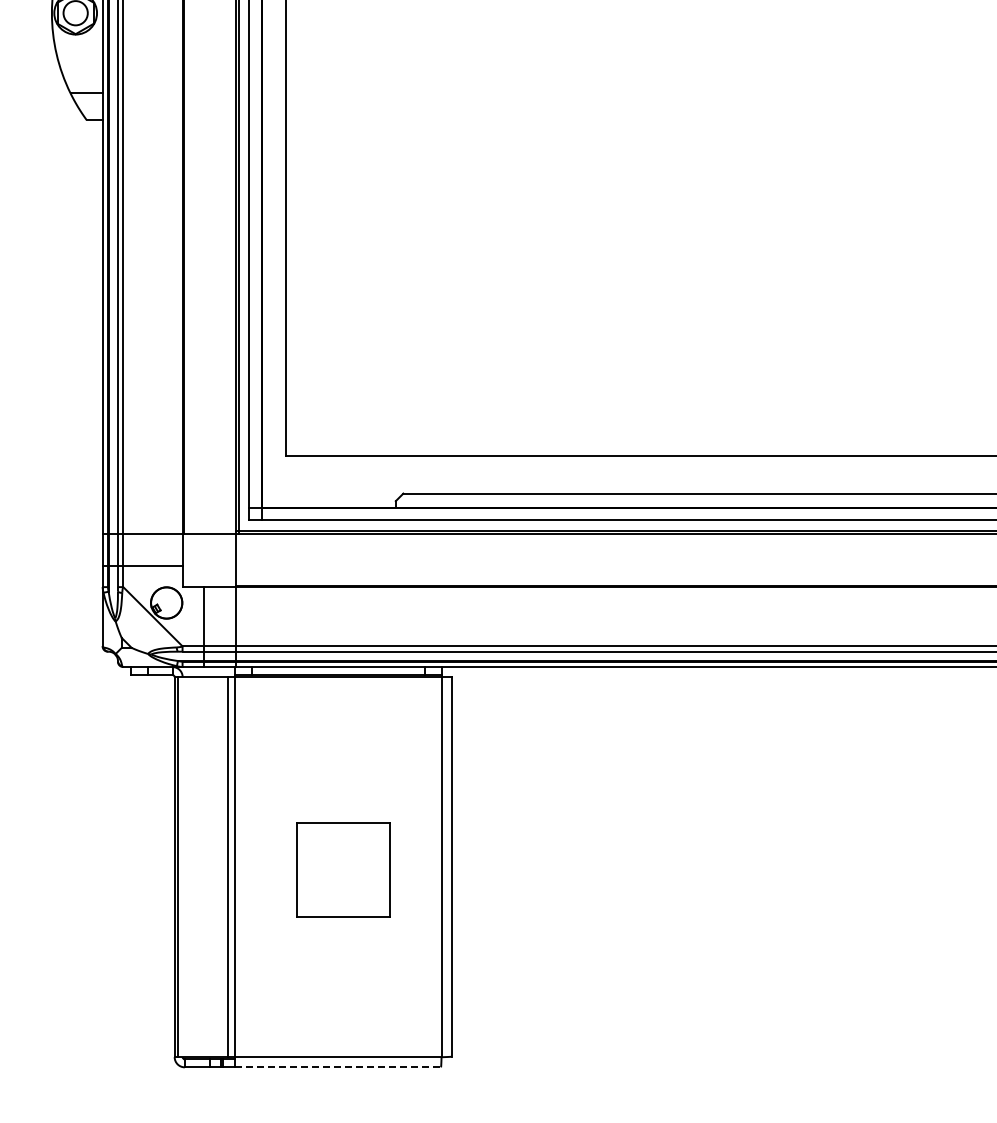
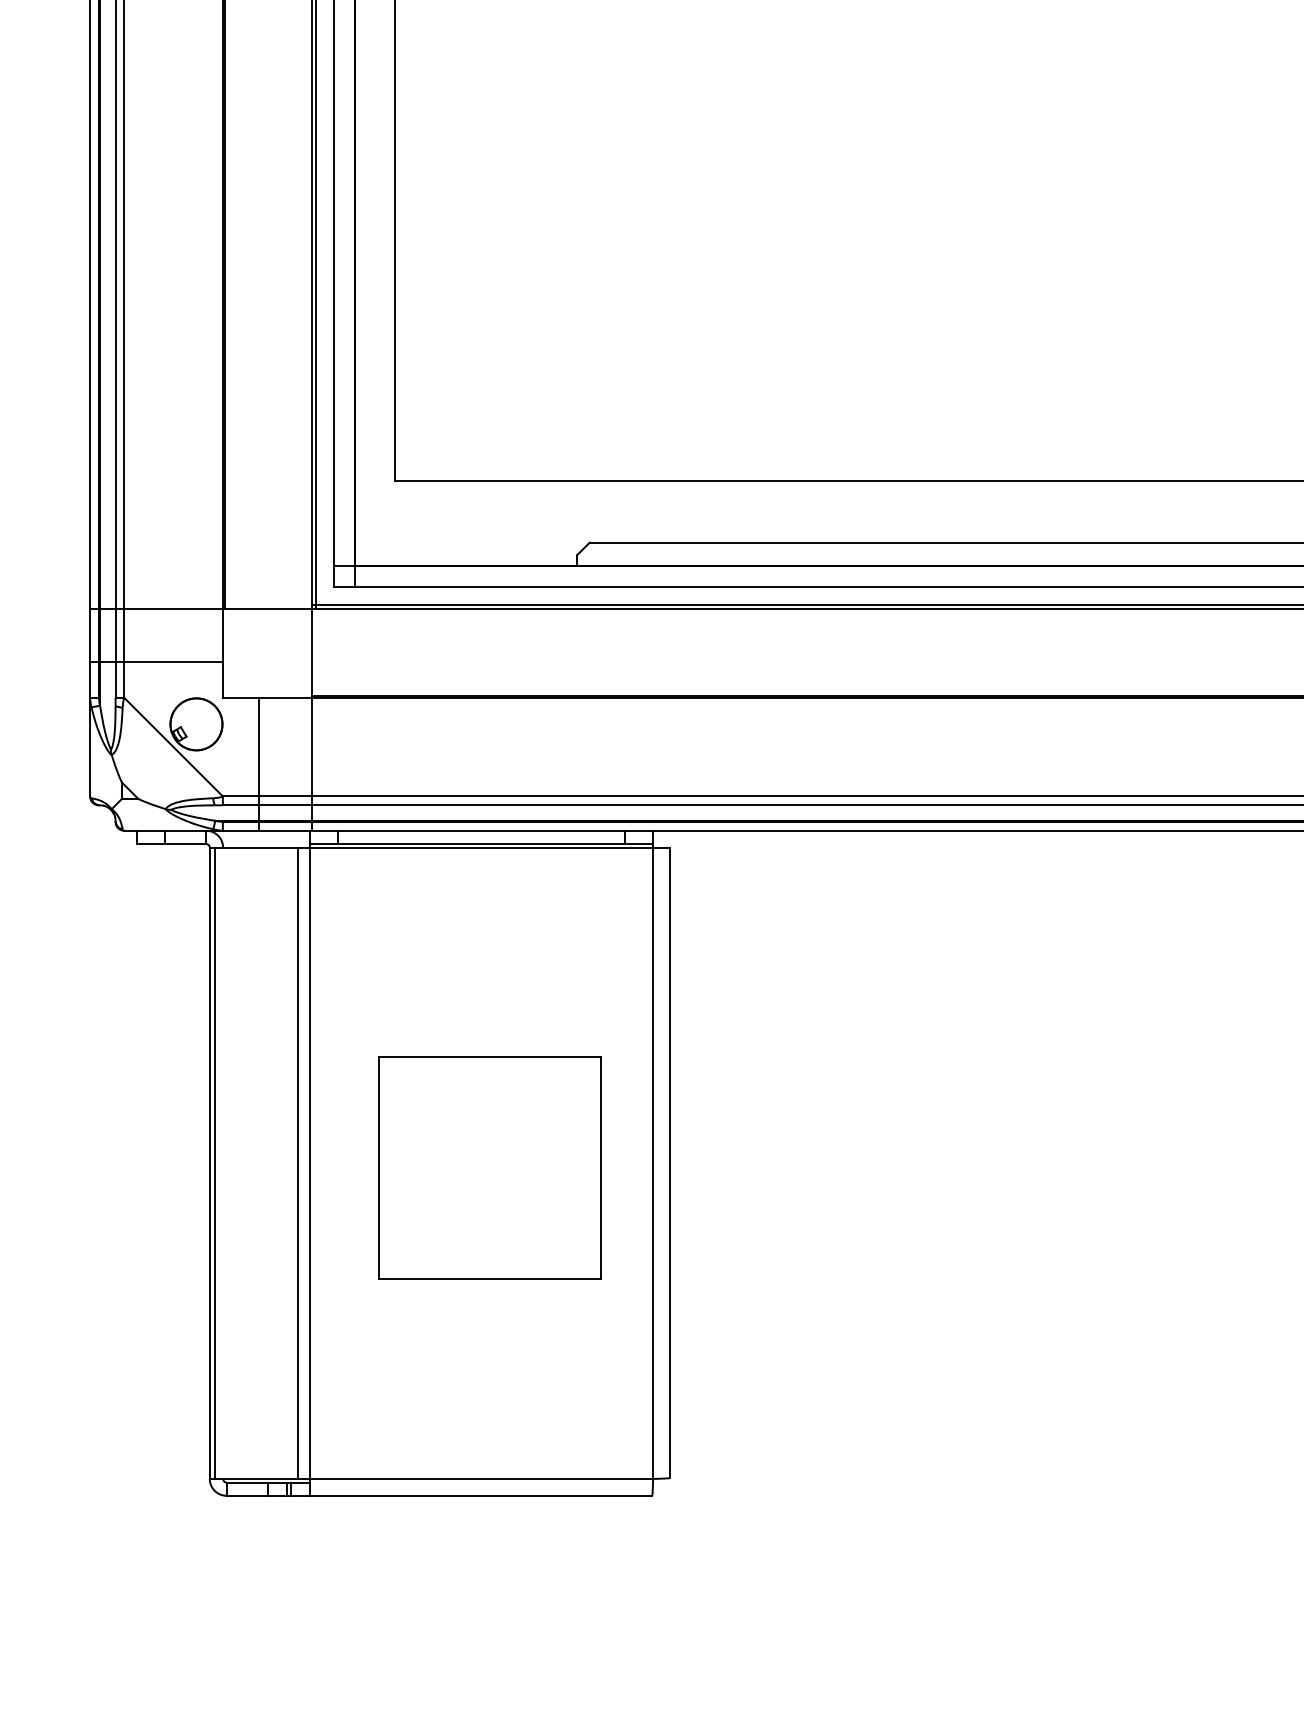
part: (343, 869) -> (490, 1167), size x1.43
line: (338, 1067) -> (481, 1496), dashed -> solid

